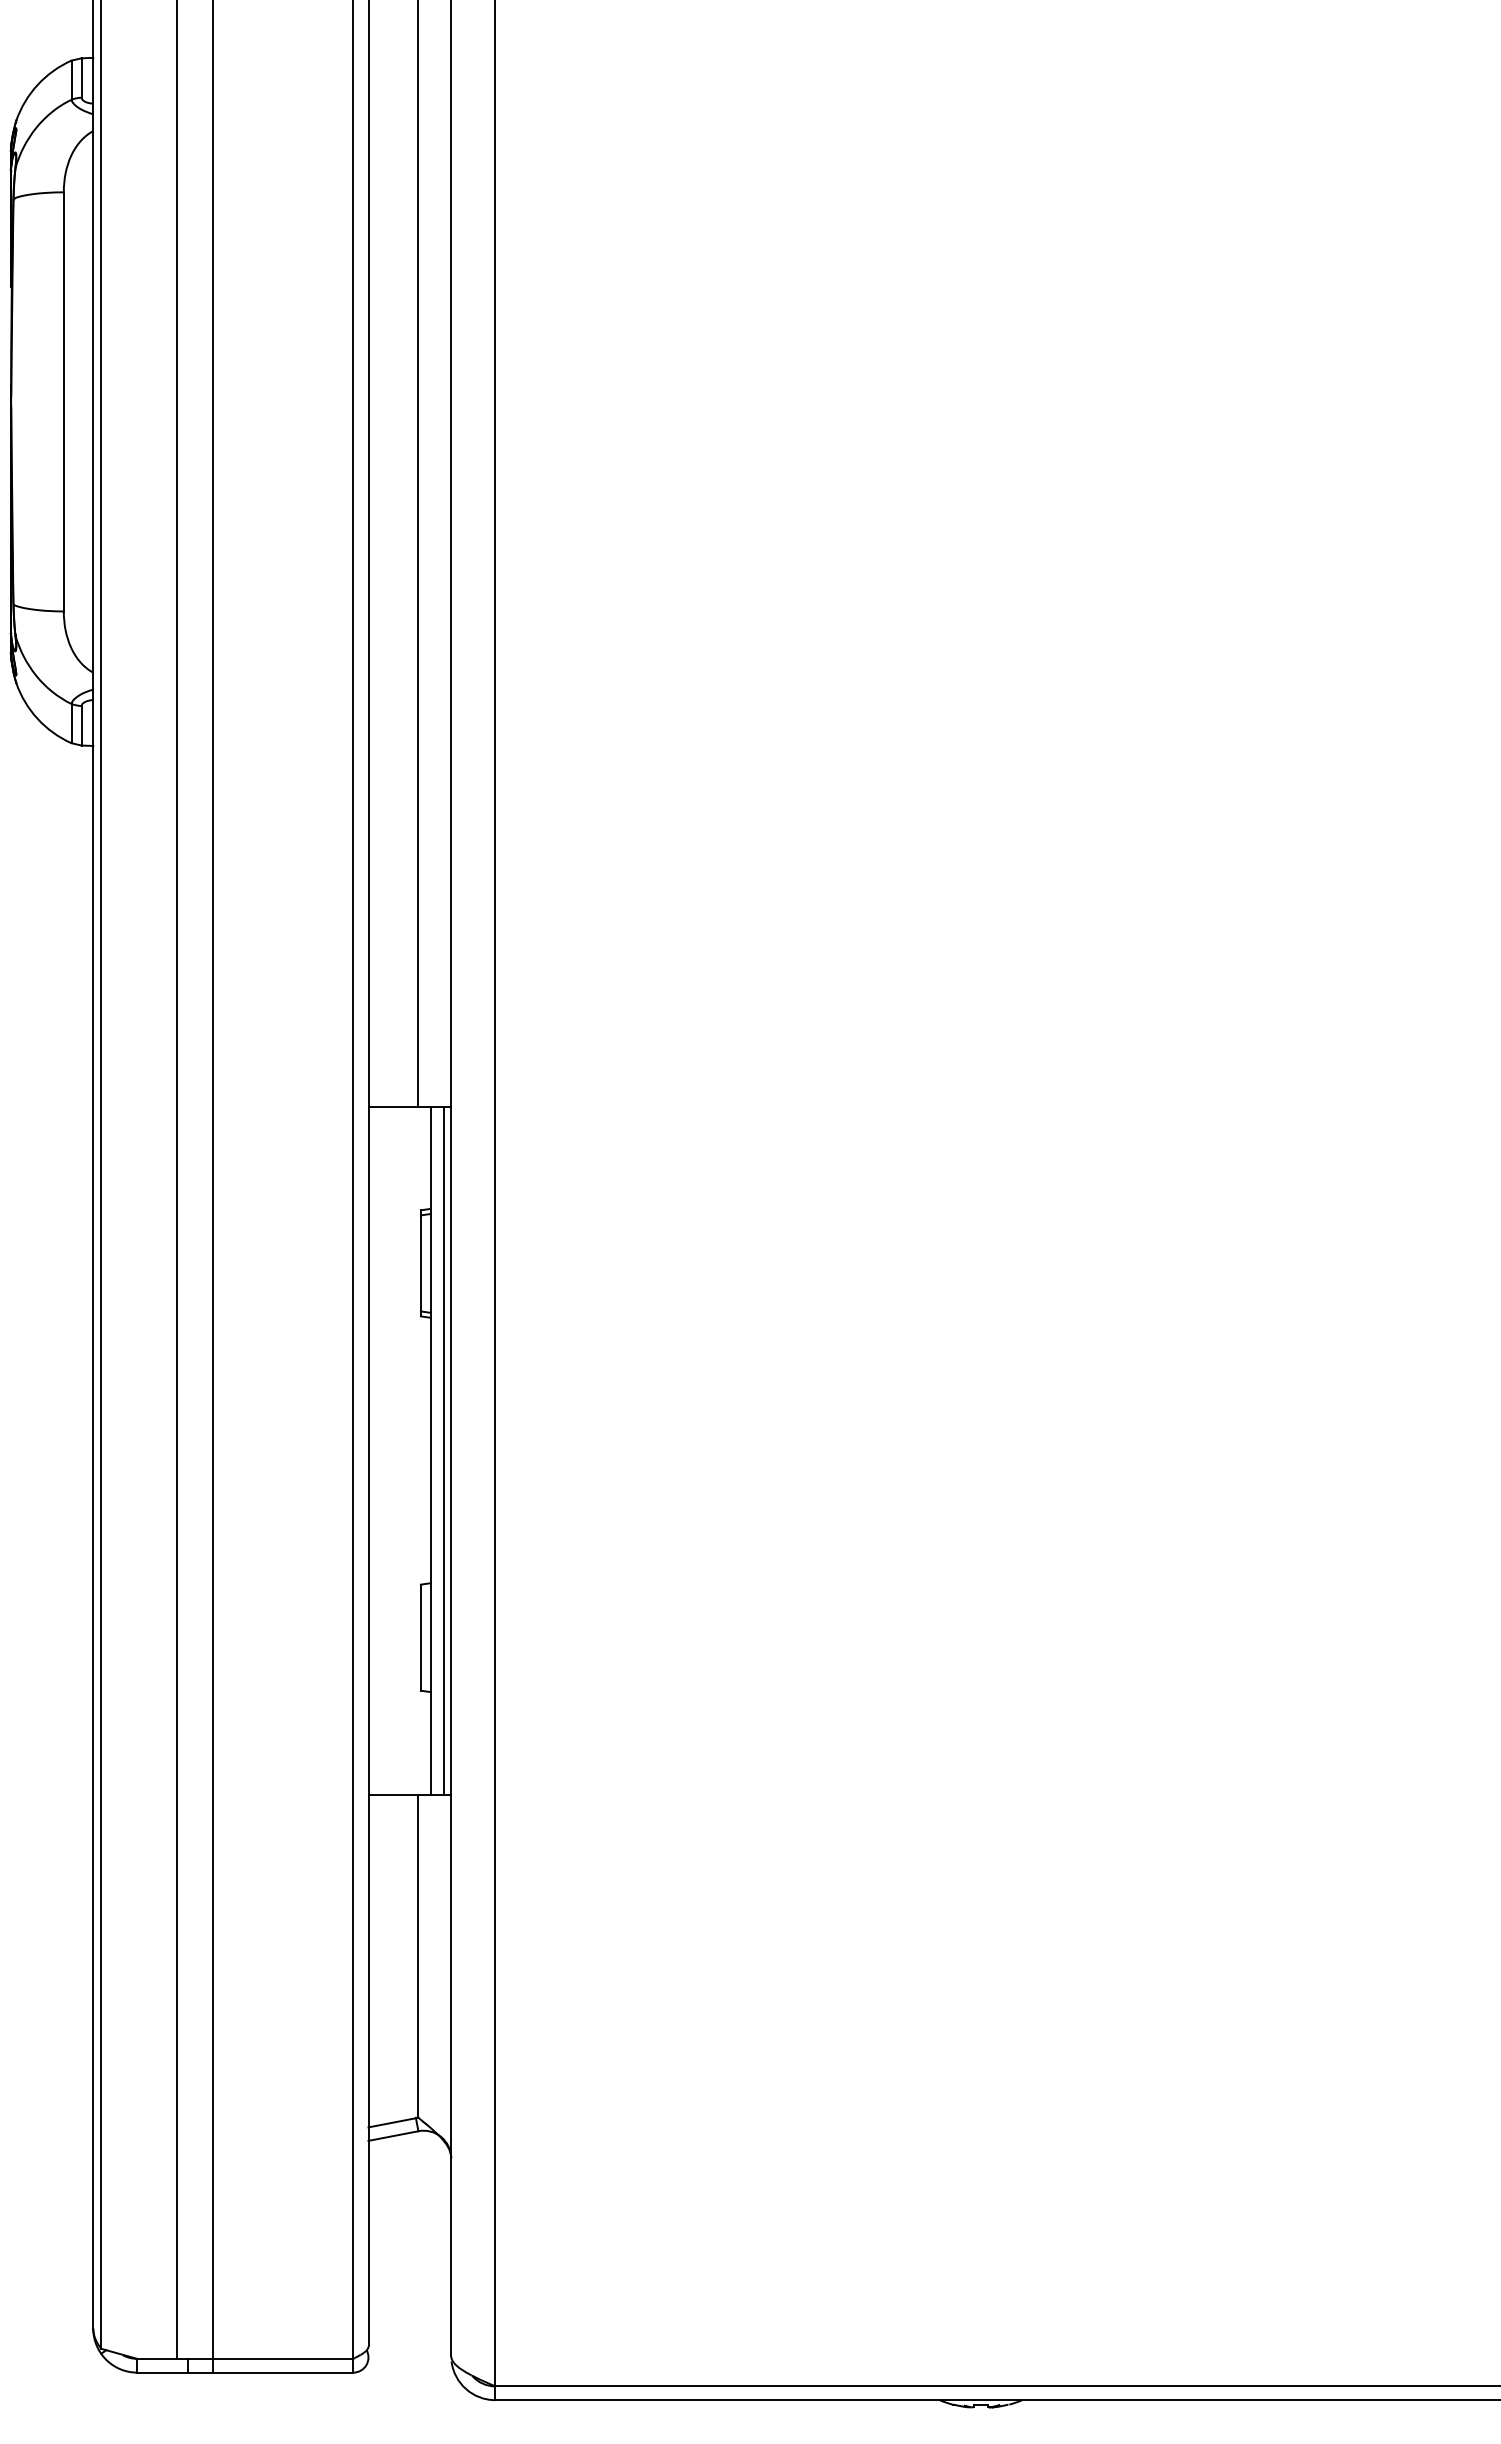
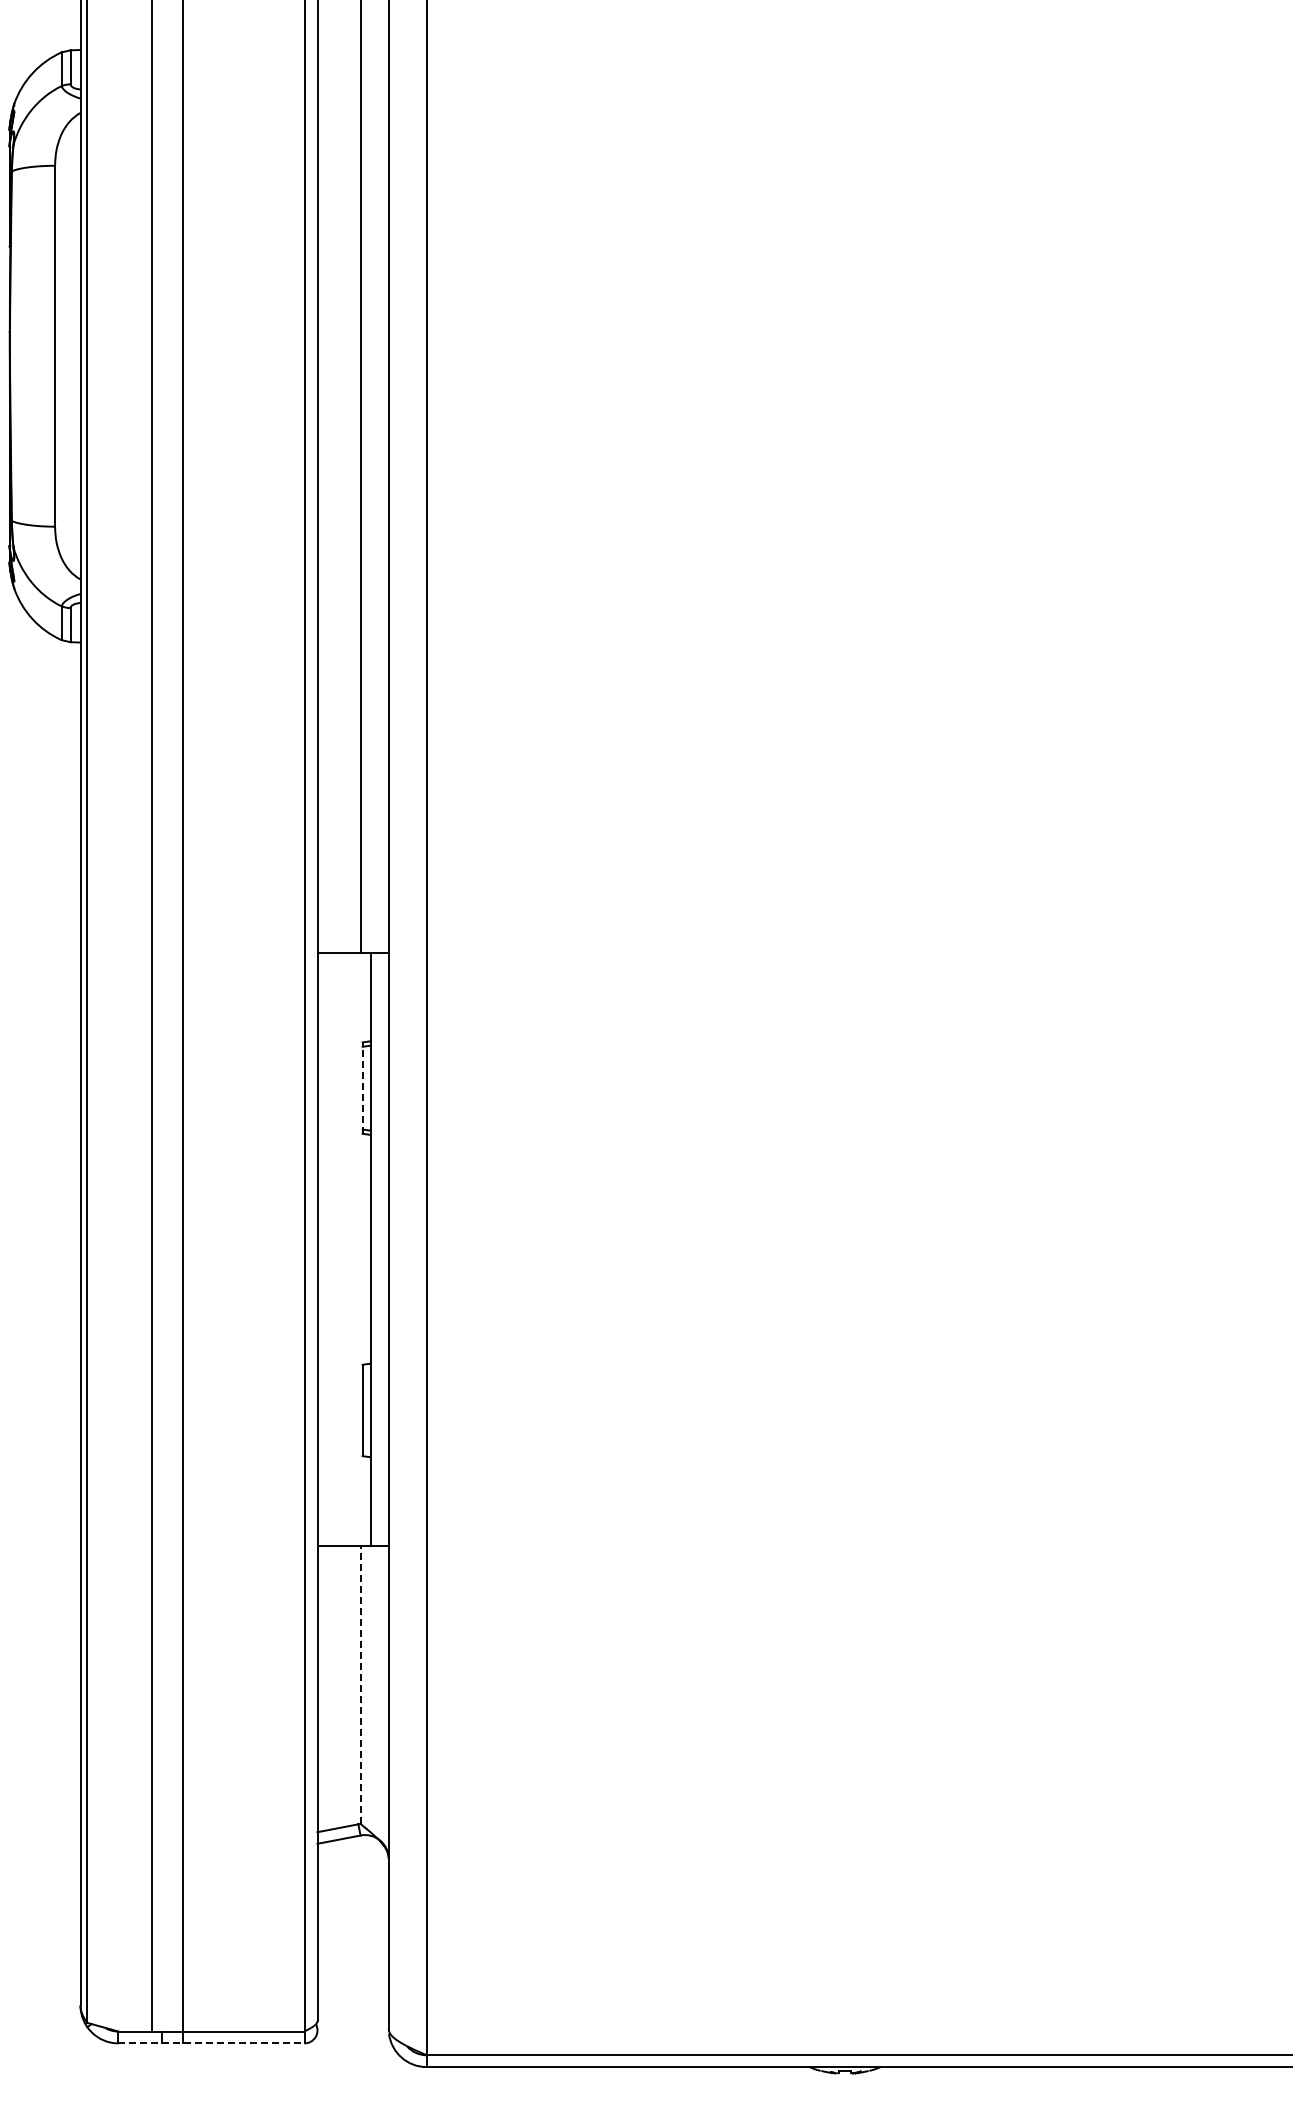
line: (420, 1263) -> (362, 1088), solid -> dashed
line: (443, 1450) -> (382, 1249), removed
line: (418, 1955) -> (360, 1684), solid -> dashed
line: (245, 2372) -> (211, 2043), solid -> dashed

